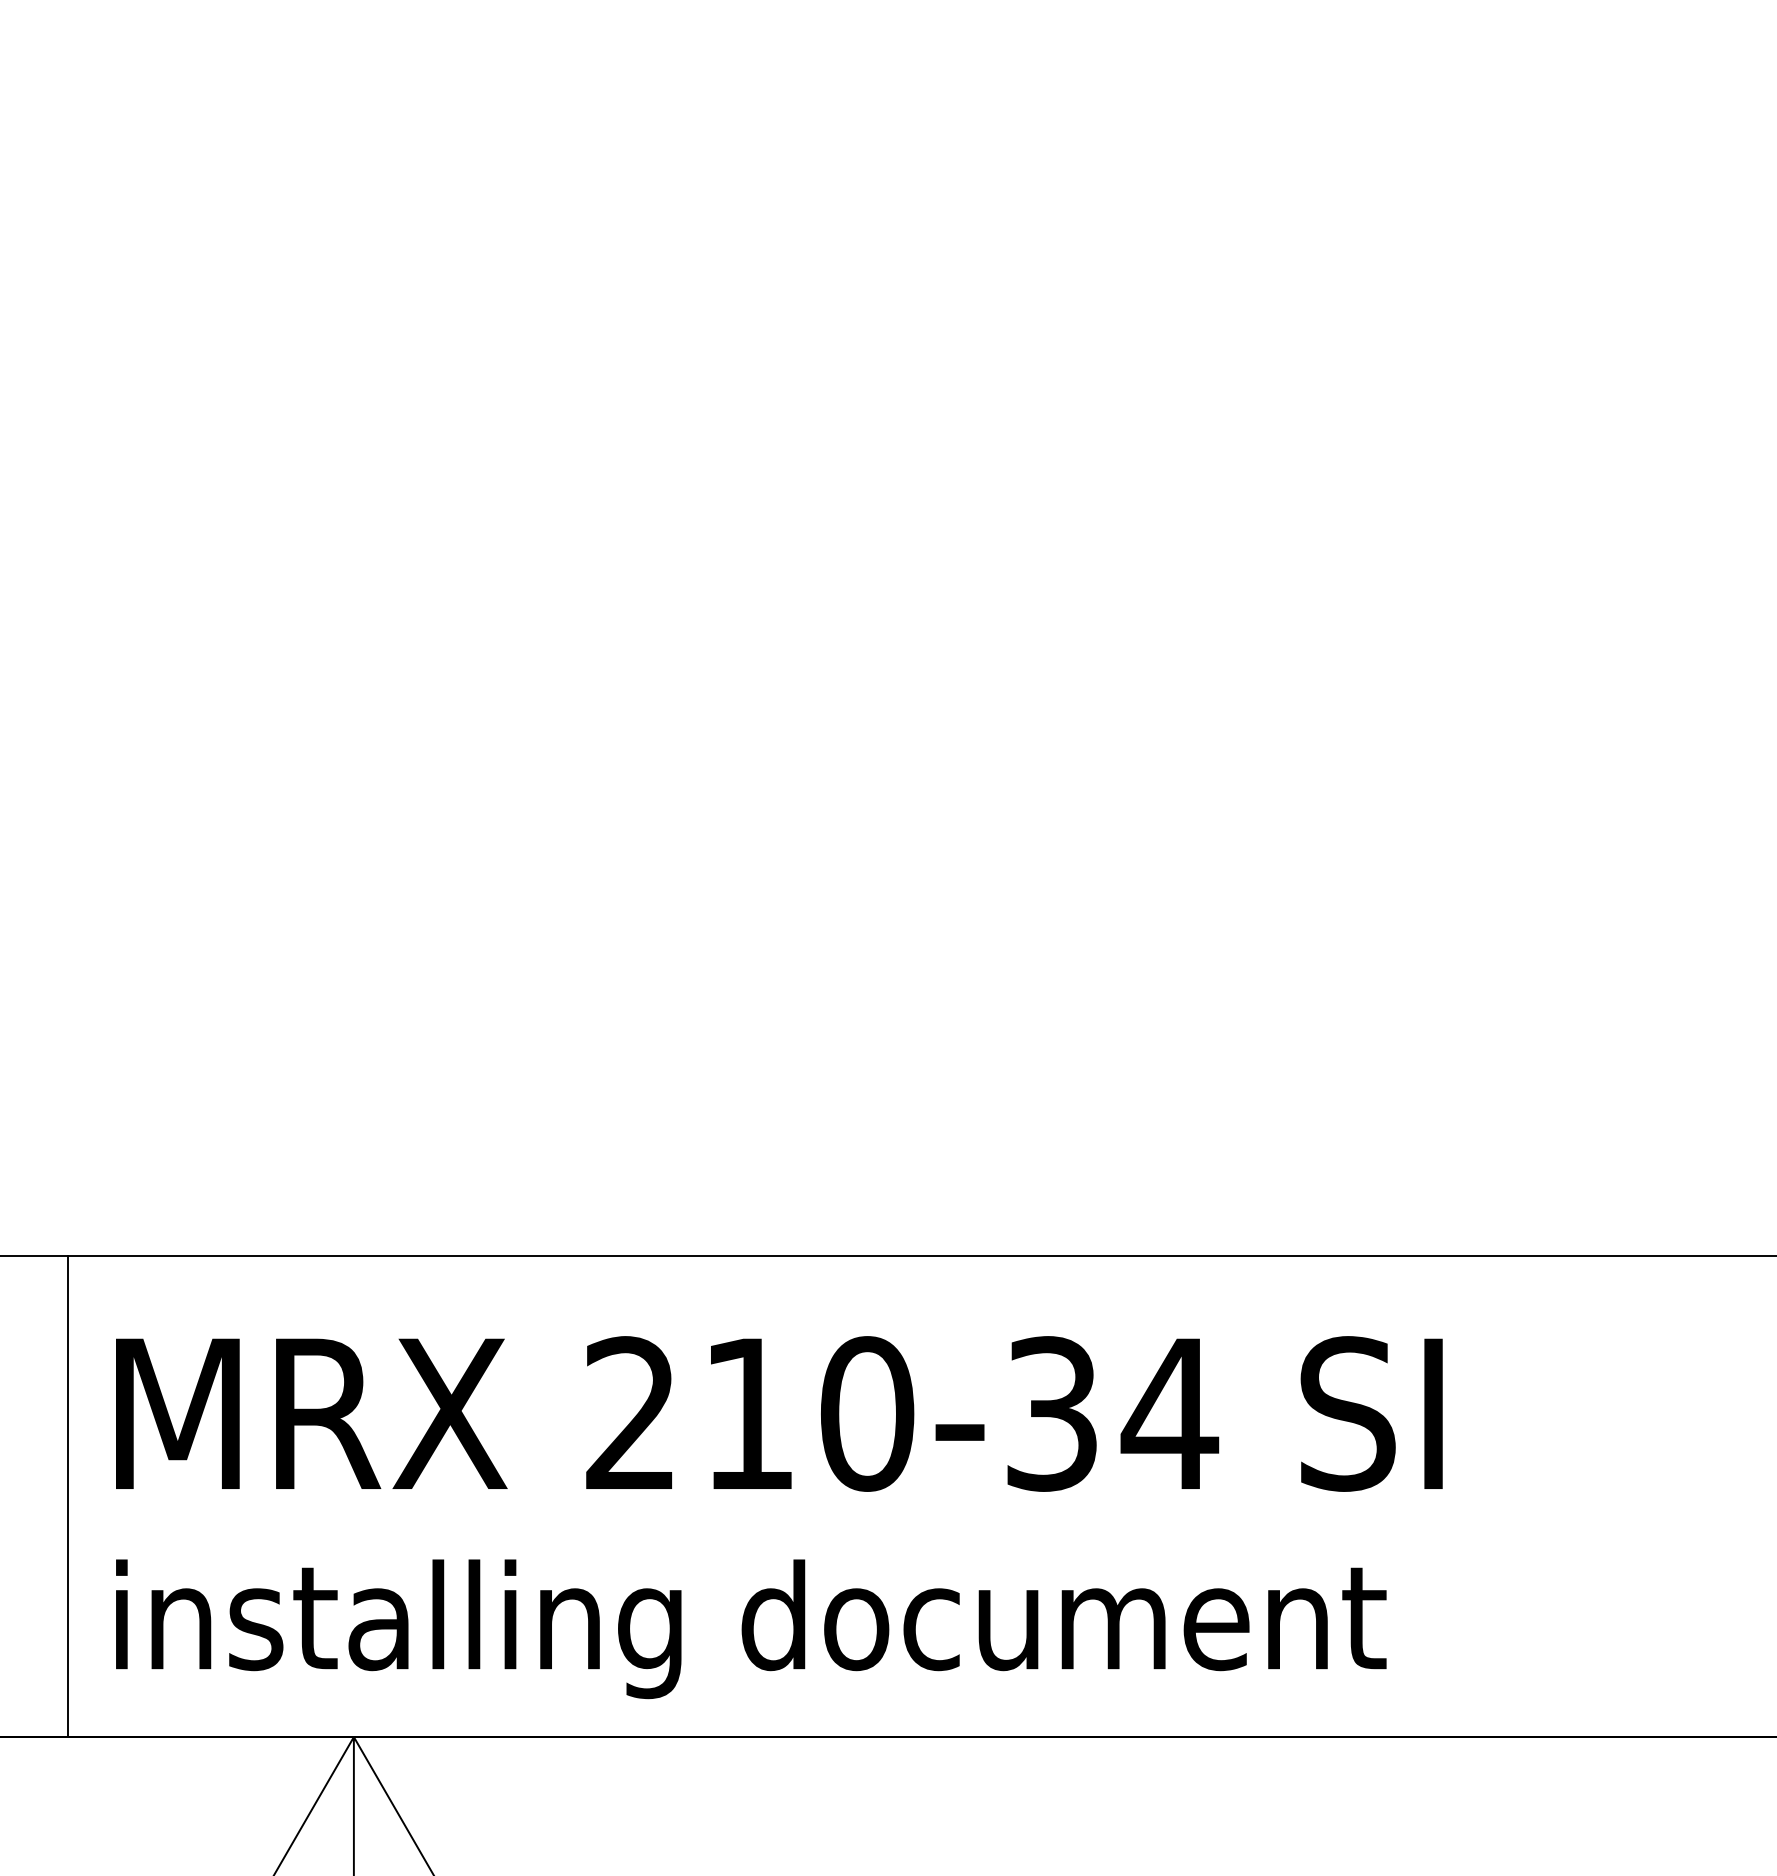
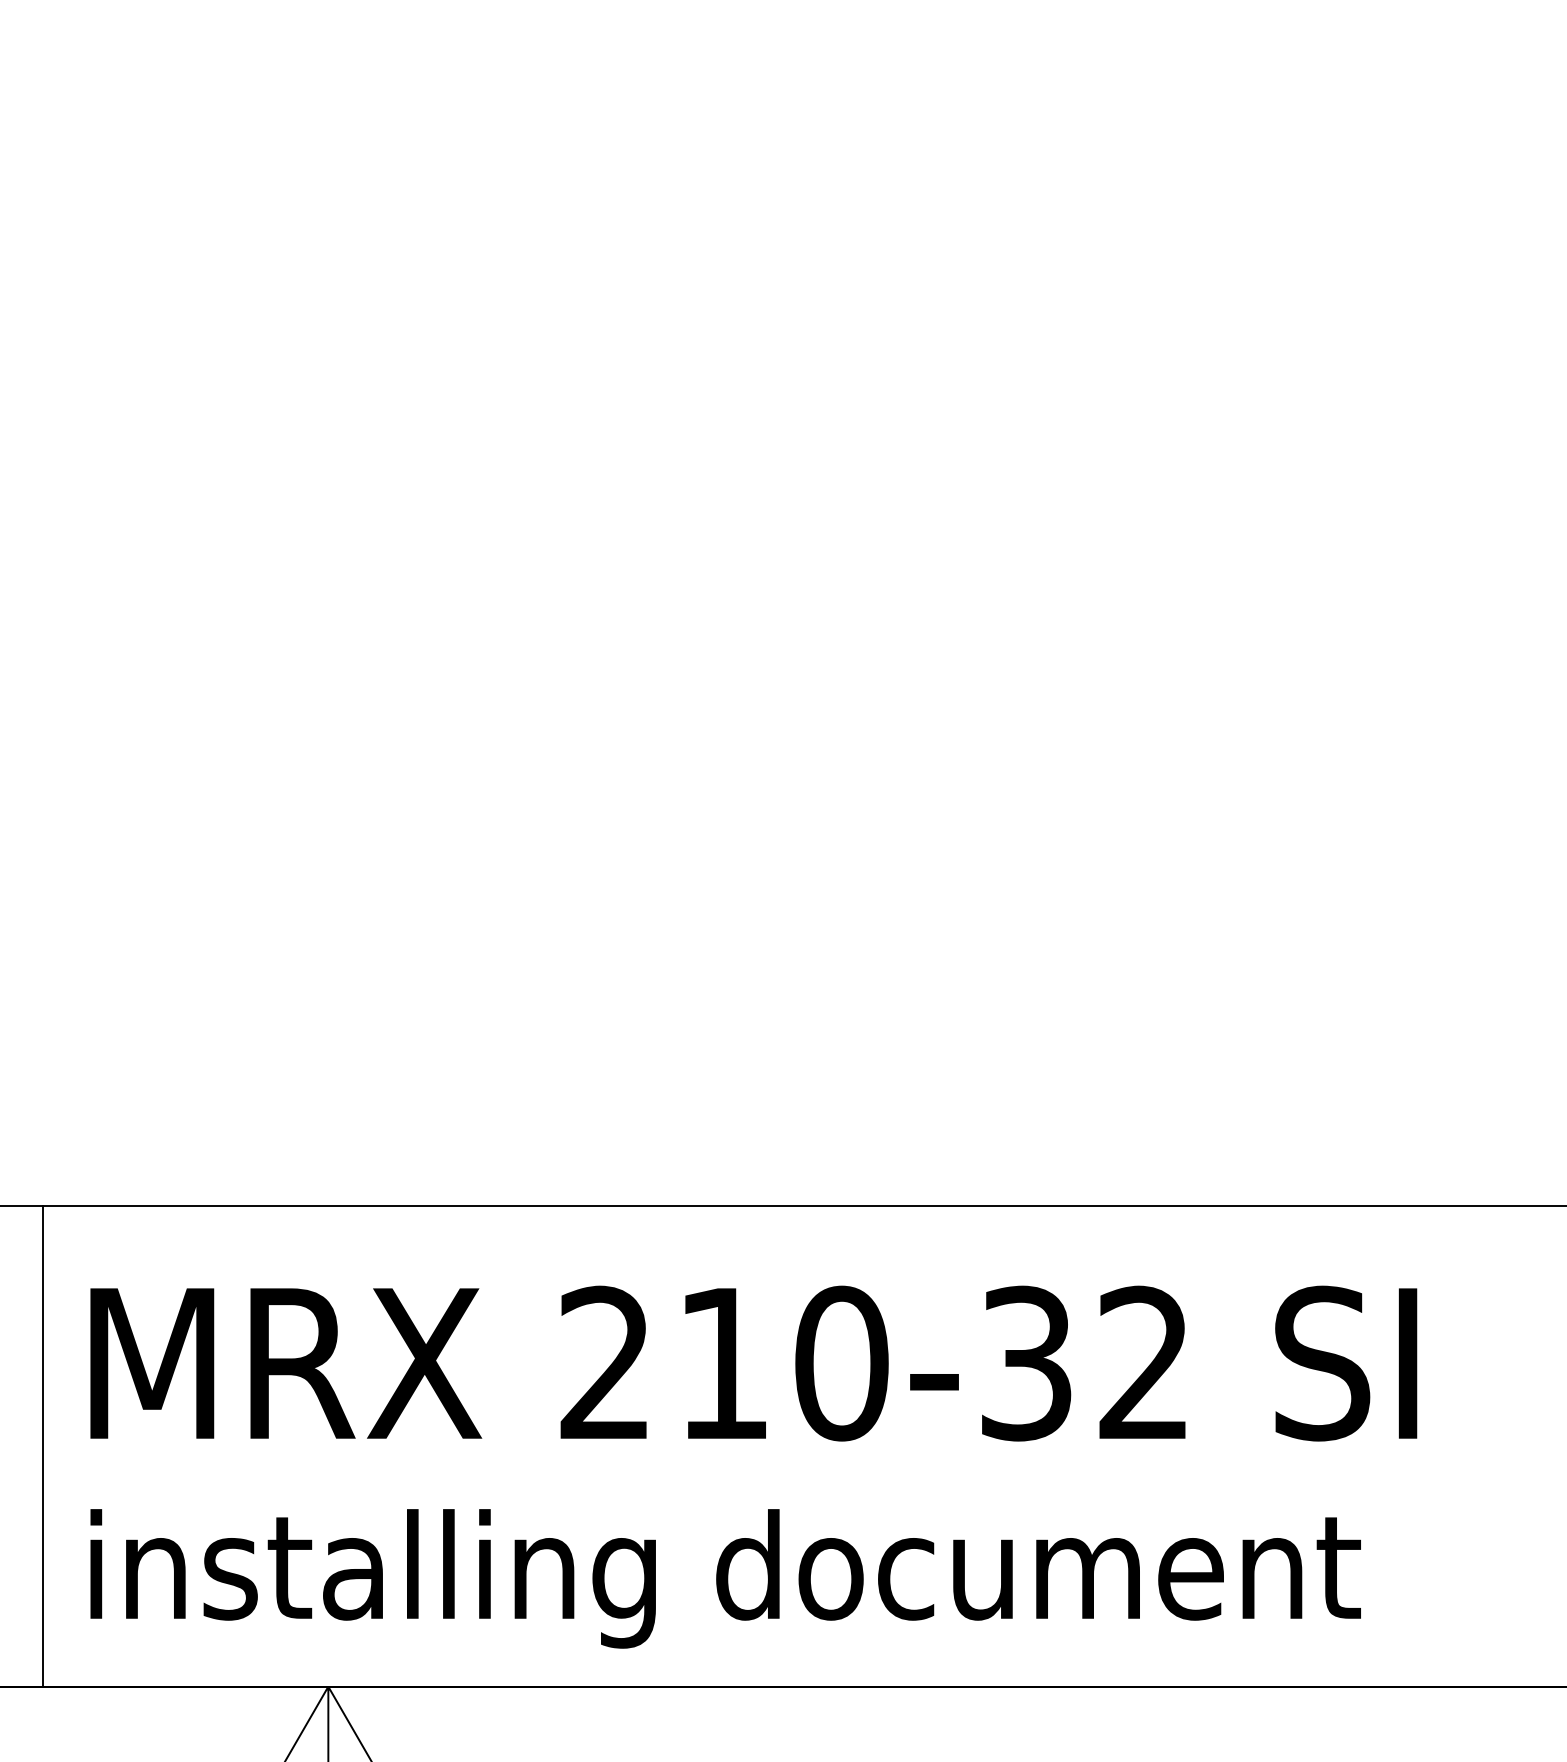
text: (1169, 1412) -> (1143, 1362), 210-34 -> 210-32

